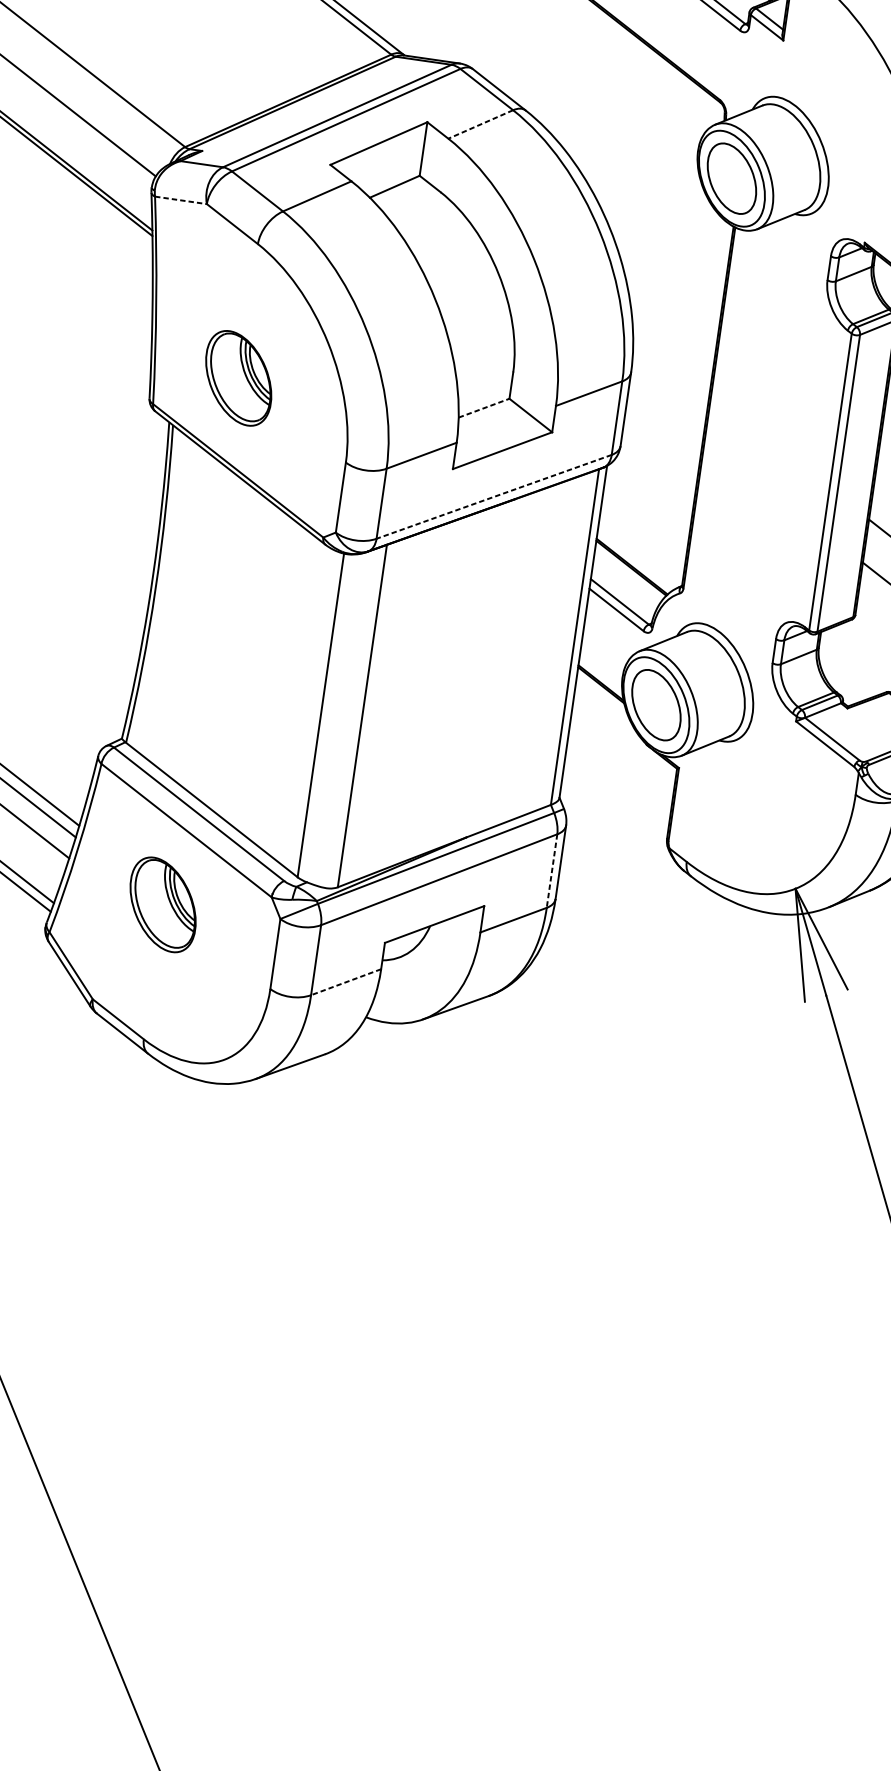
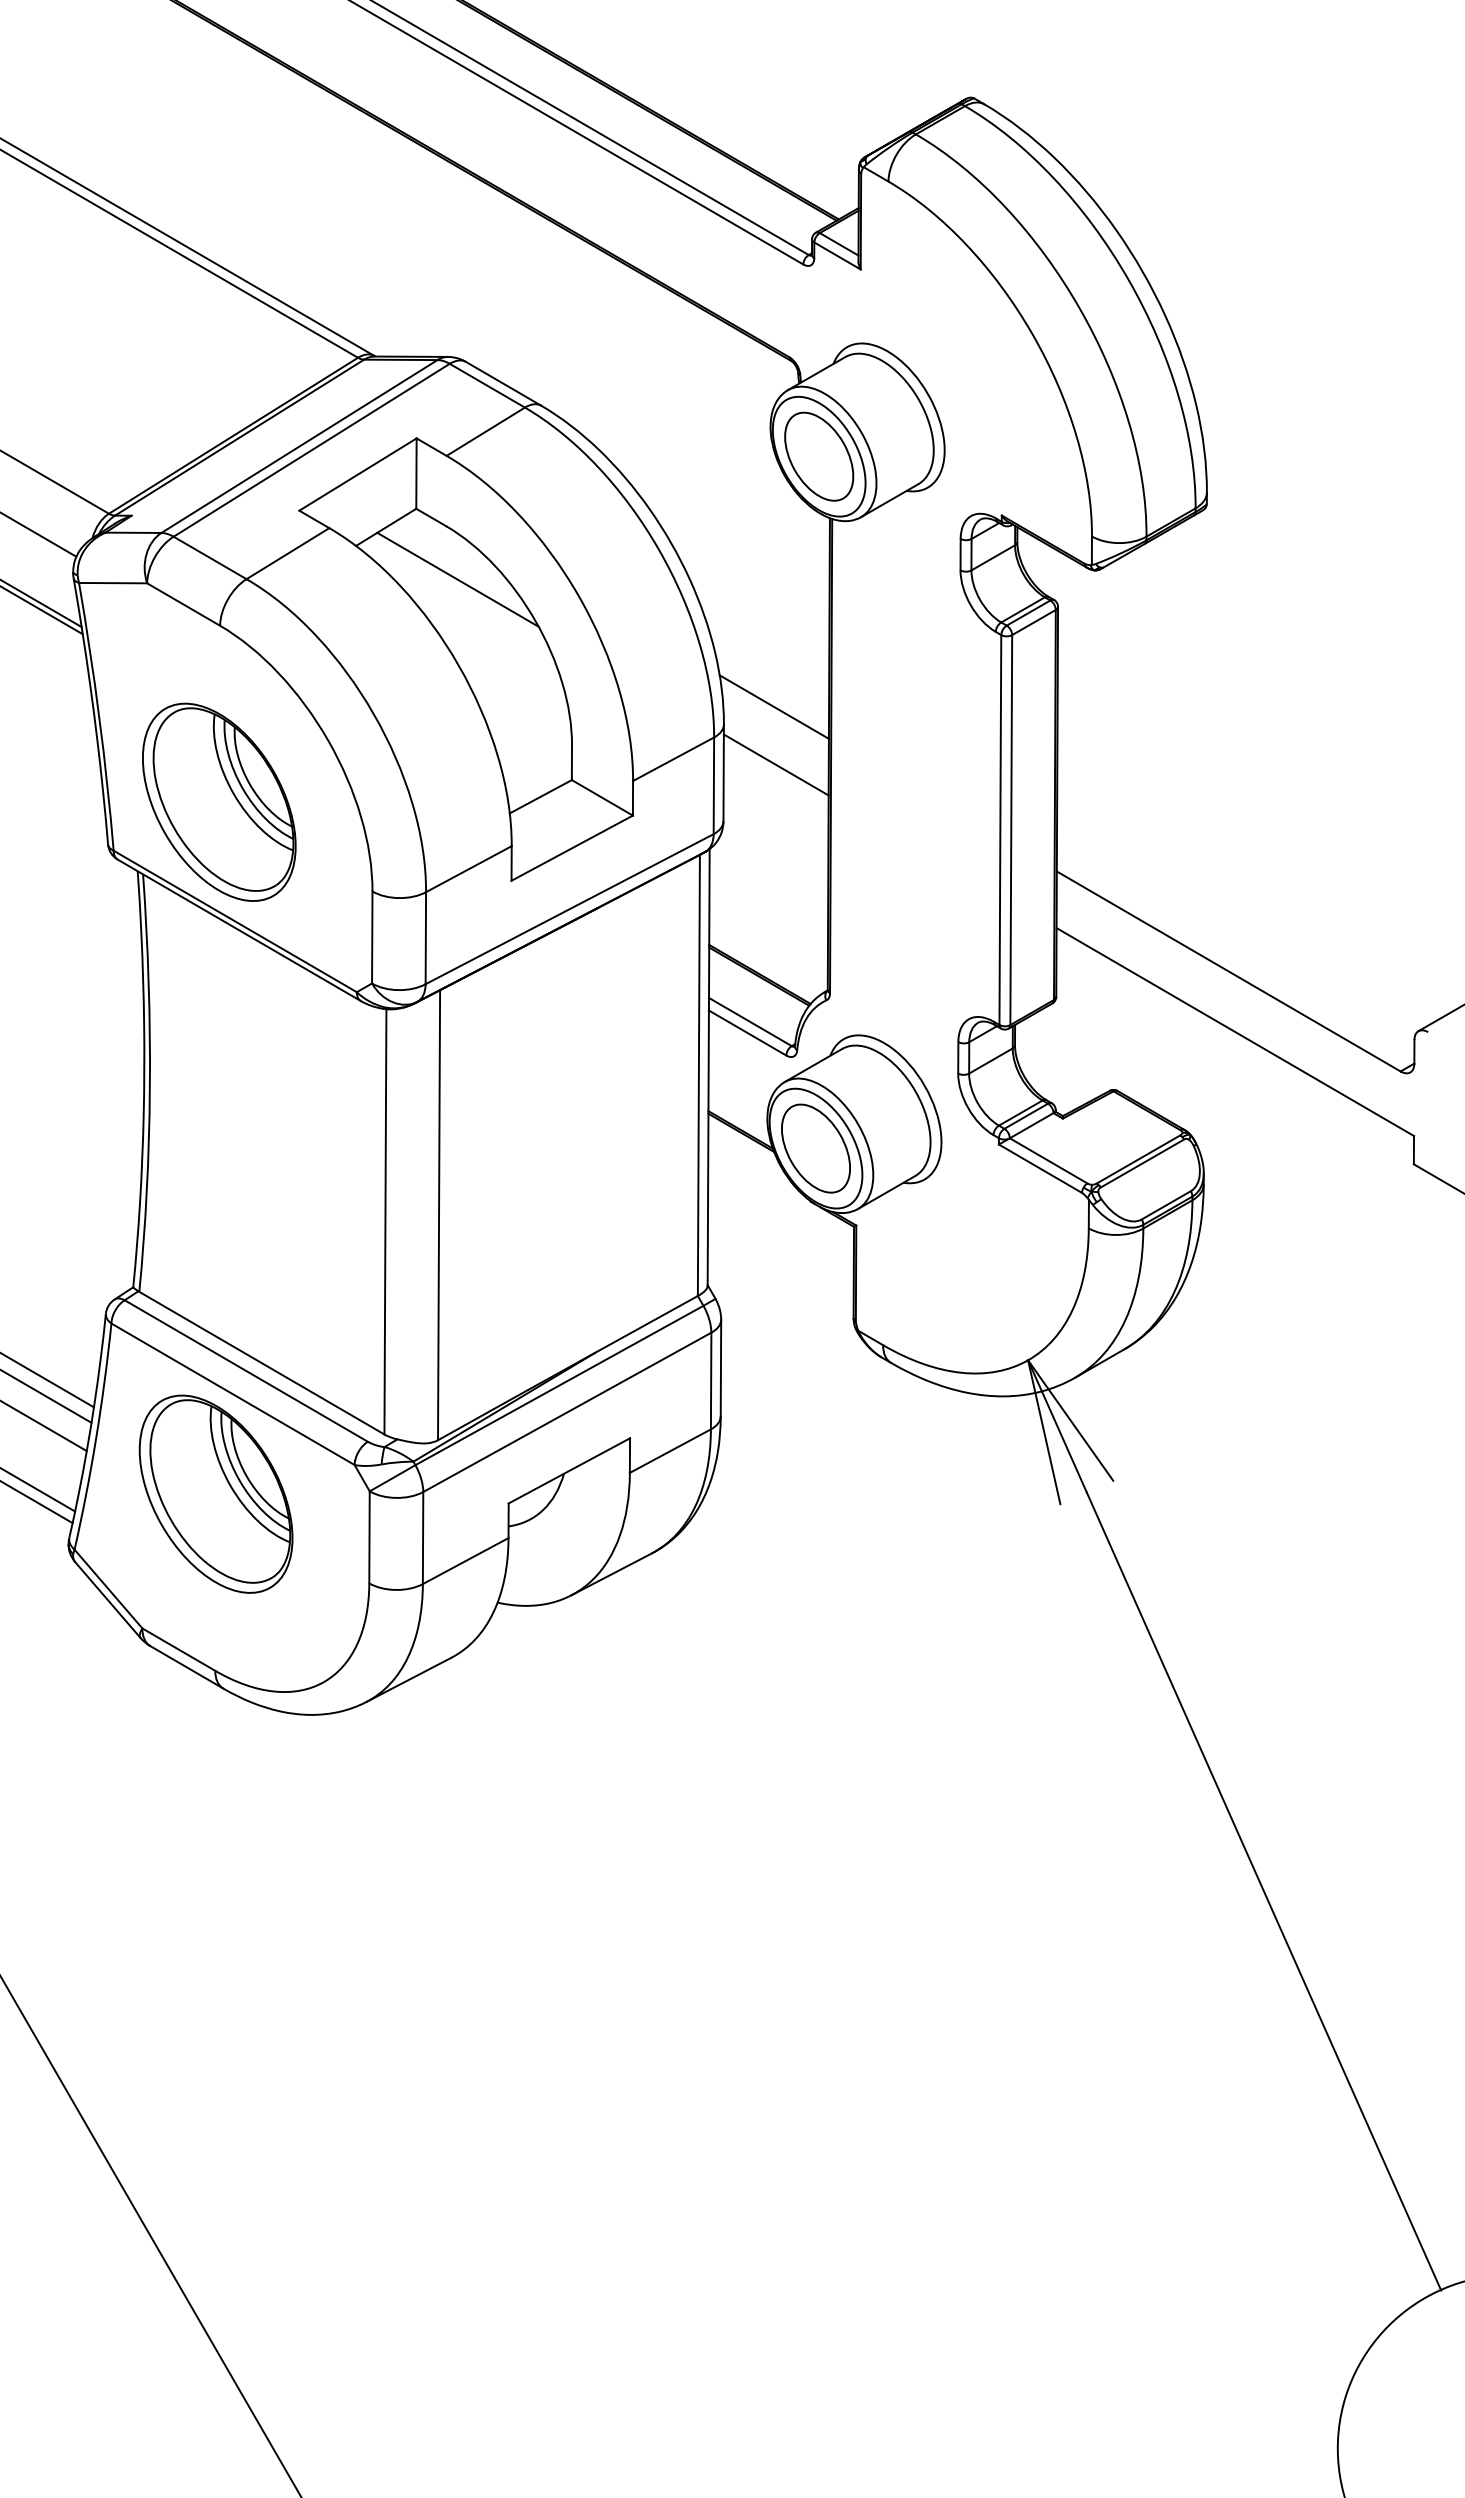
line: (480, 125) -> (485, 432), dashed -> solid
line: (181, 200) -> (113, 583), dashed -> solid
line: (443, 233) -> (457, 579), added
line: (670, 364) -> (773, 706), added
part: (238, 377) -> (219, 801), size x1.67
line: (484, 408) -> (541, 796), dashed -> solid
line: (666, 408) -> (775, 764), added
line: (494, 497) -> (569, 909), dashed -> solid
line: (552, 871) -> (711, 1381), dashed -> solid
part: (162, 904) -> (215, 1493), size x1.67
line: (345, 982) -> (465, 1561), dashed -> solid

